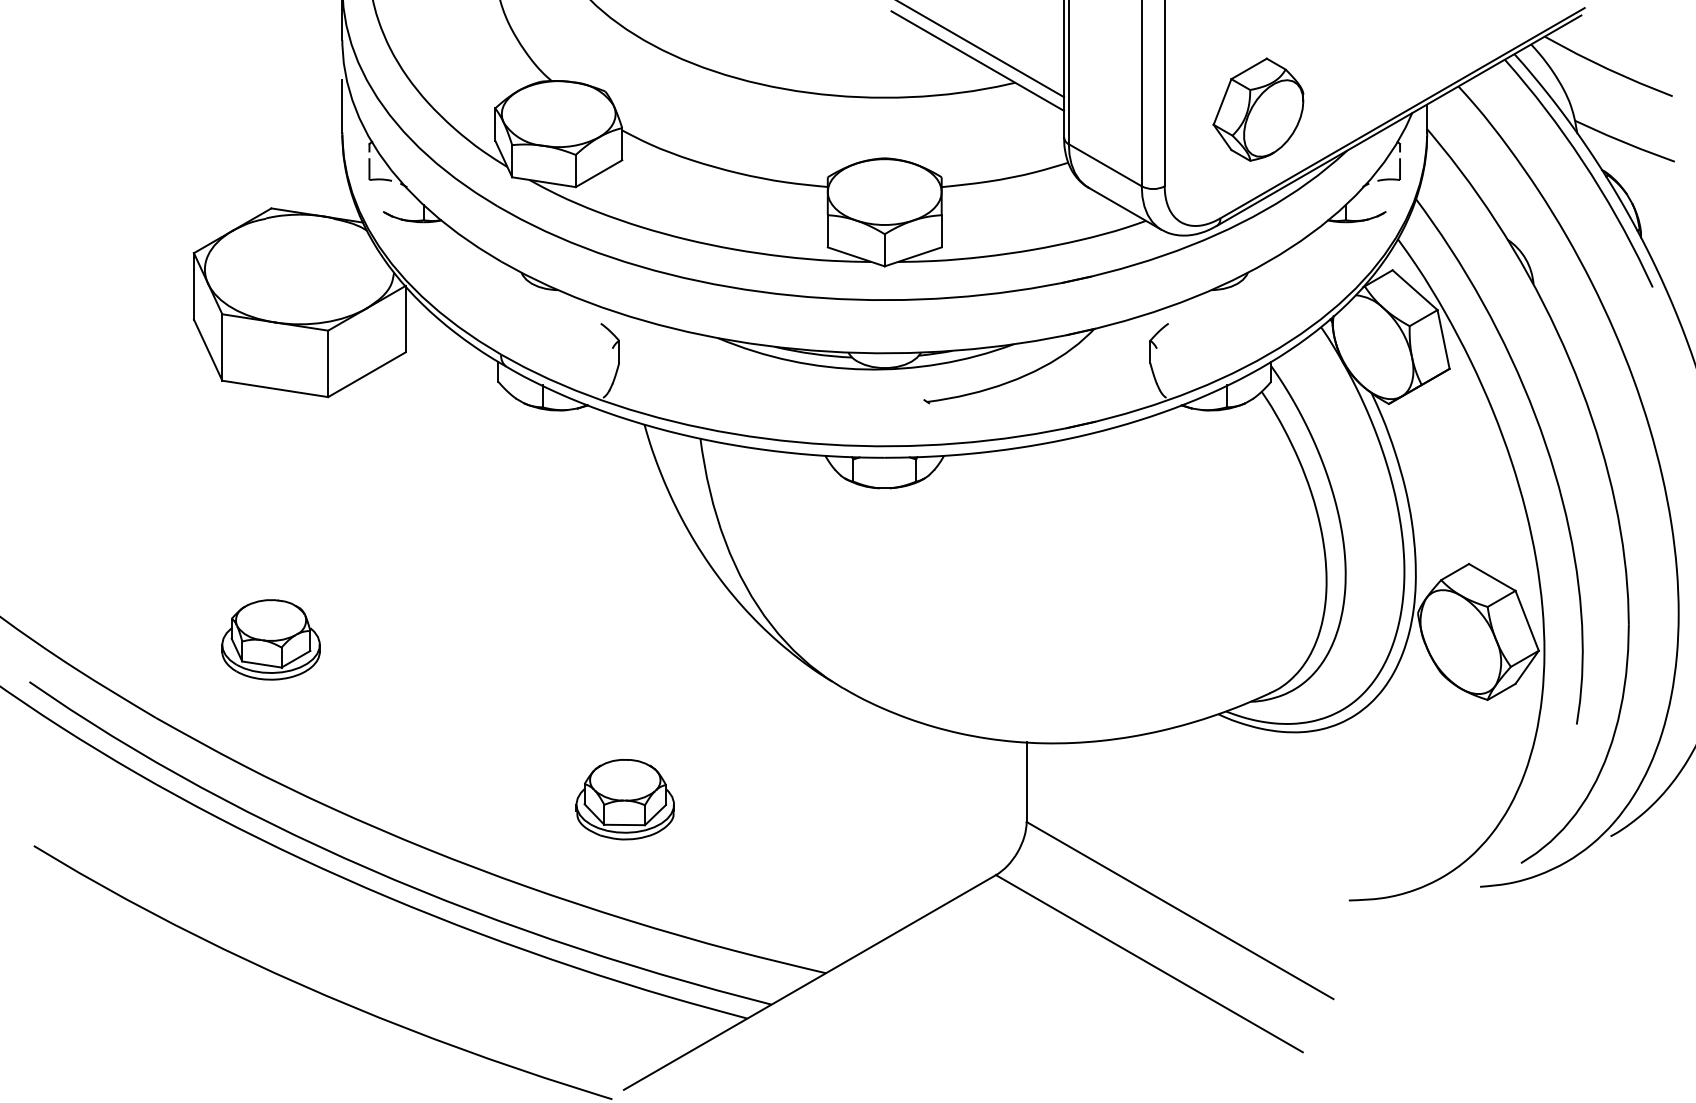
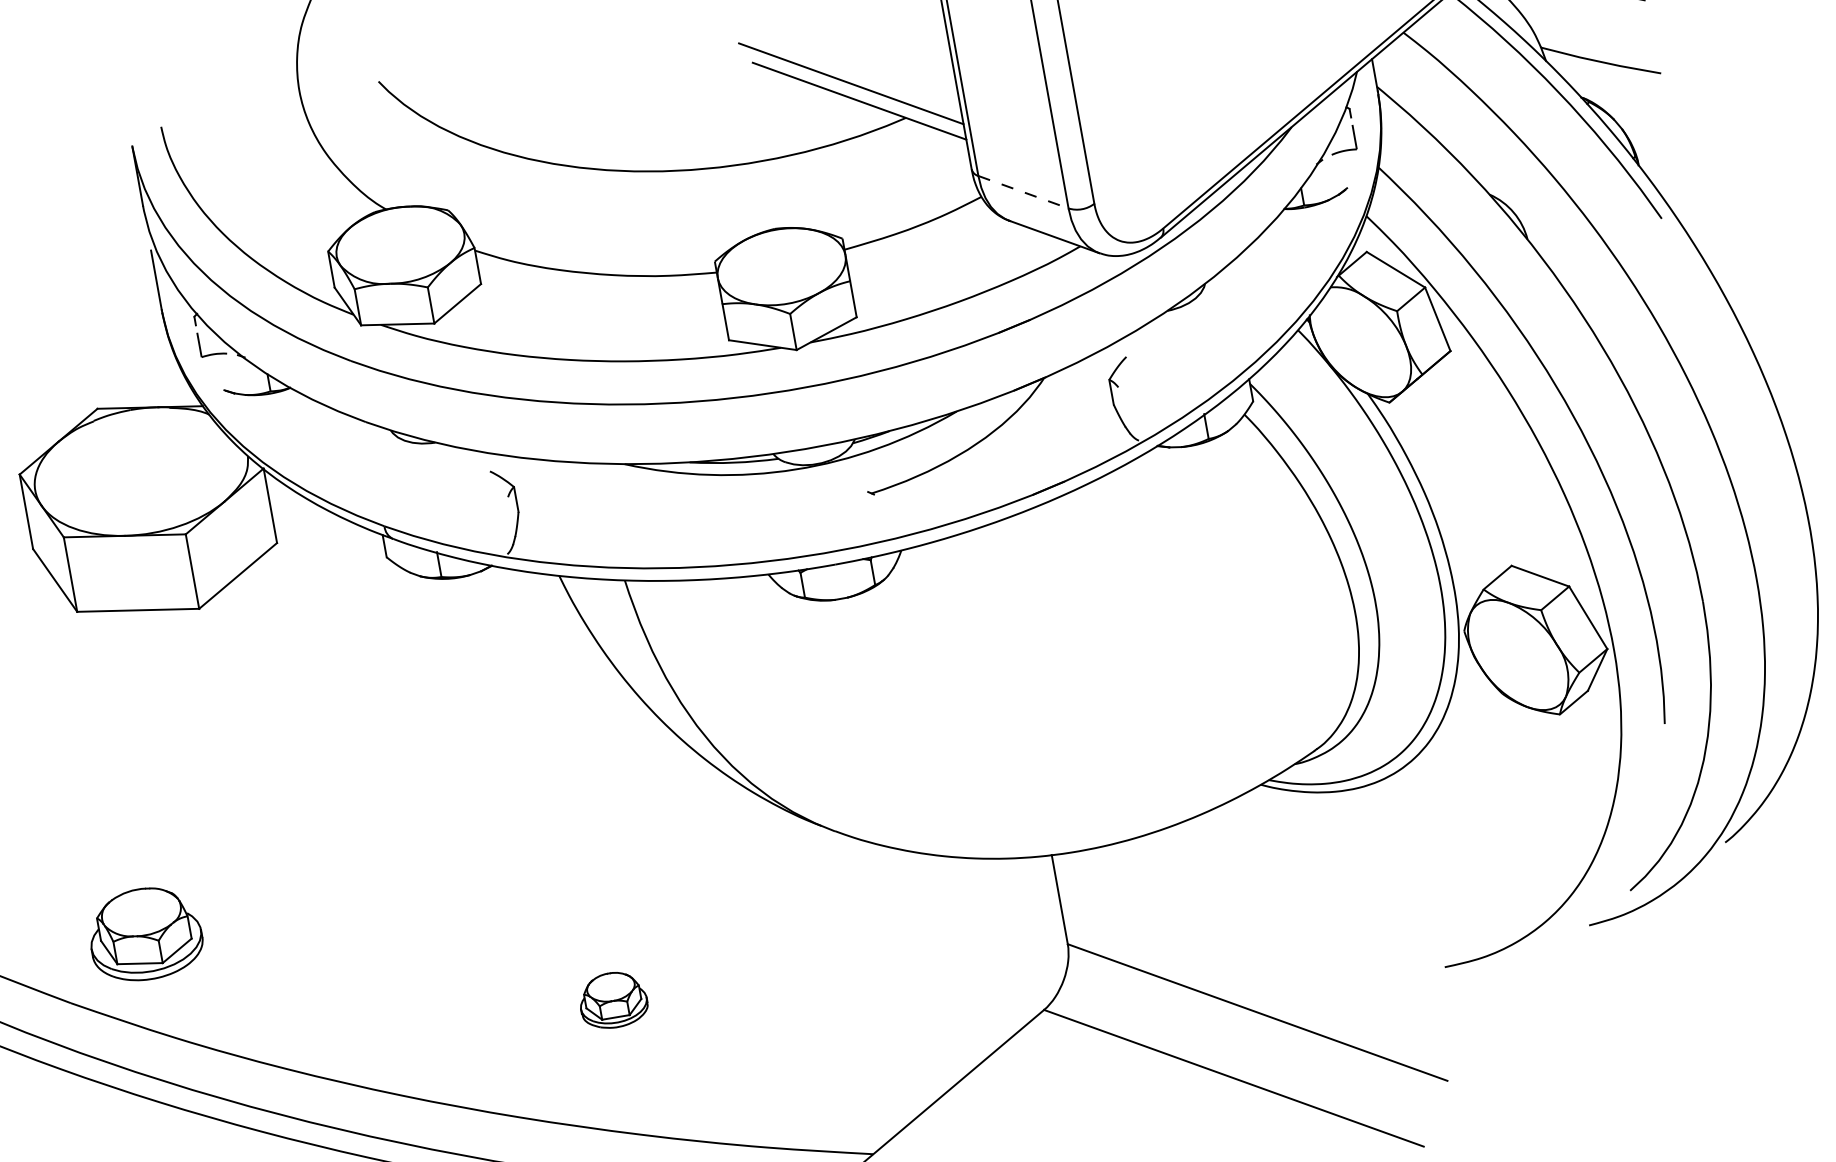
part: (1258, 109) -> (1183, 98), removed
line: (1105, 165) -> (1023, 192), solid -> dashed
part: (270, 639) -> (144, 933), moved
part: (624, 799) -> (612, 1000), size x0.6

